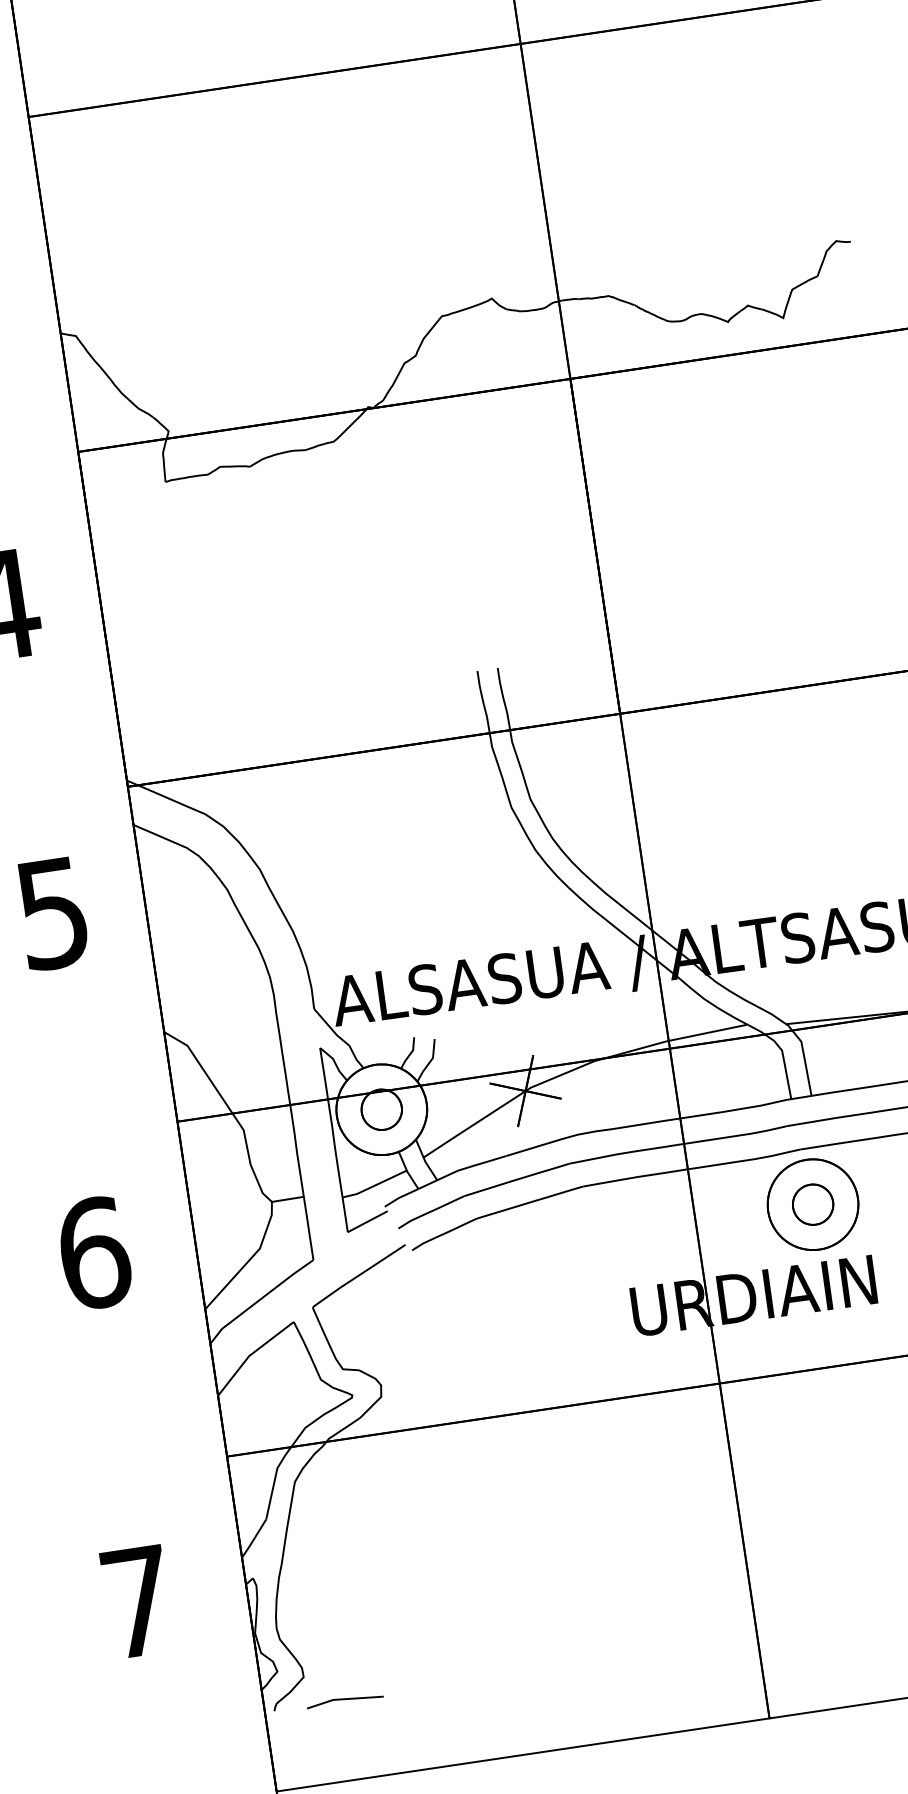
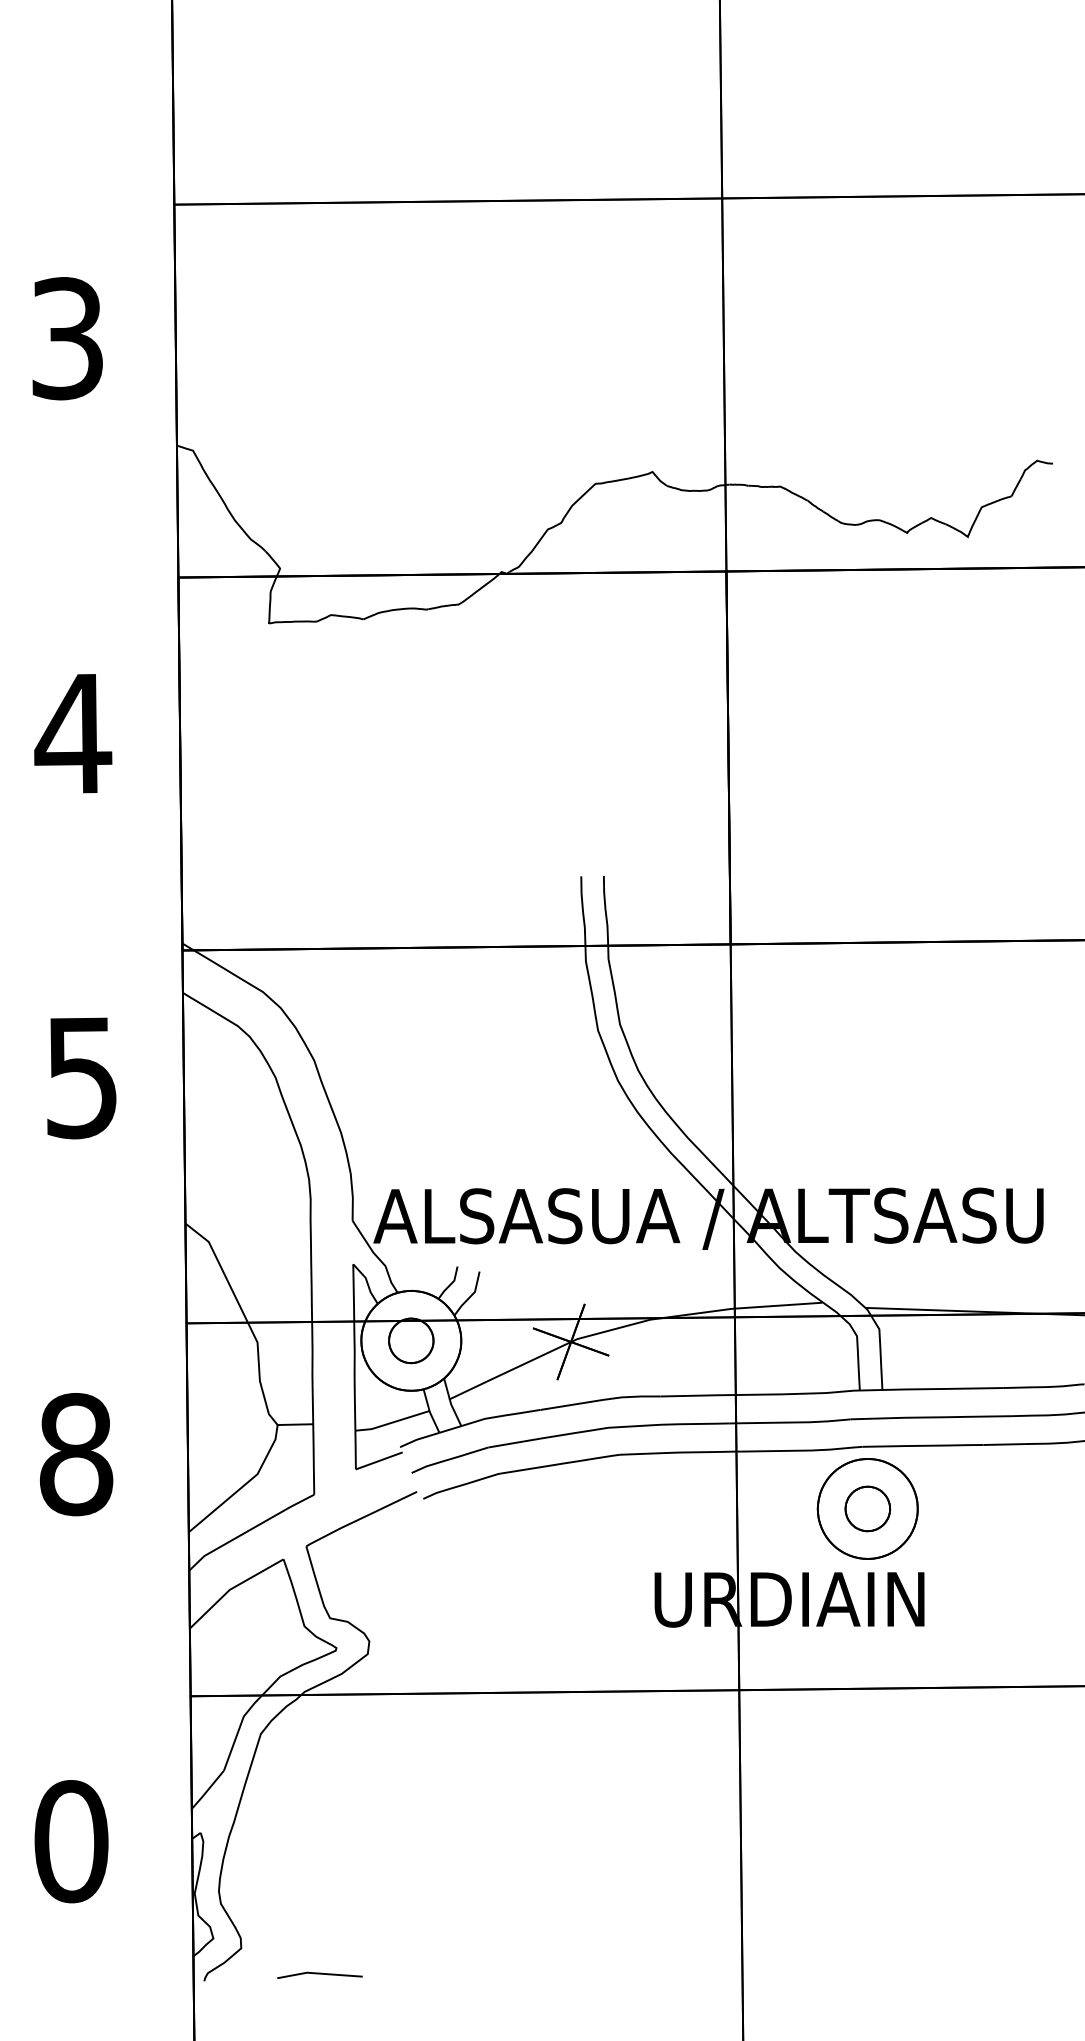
text: (94, 1253) -> (76, 1454), 6 -> 8
text: (137, 1601) -> (71, 1841), 7 -> 0
line: (344, 1700) -> (319, 1974), moved

